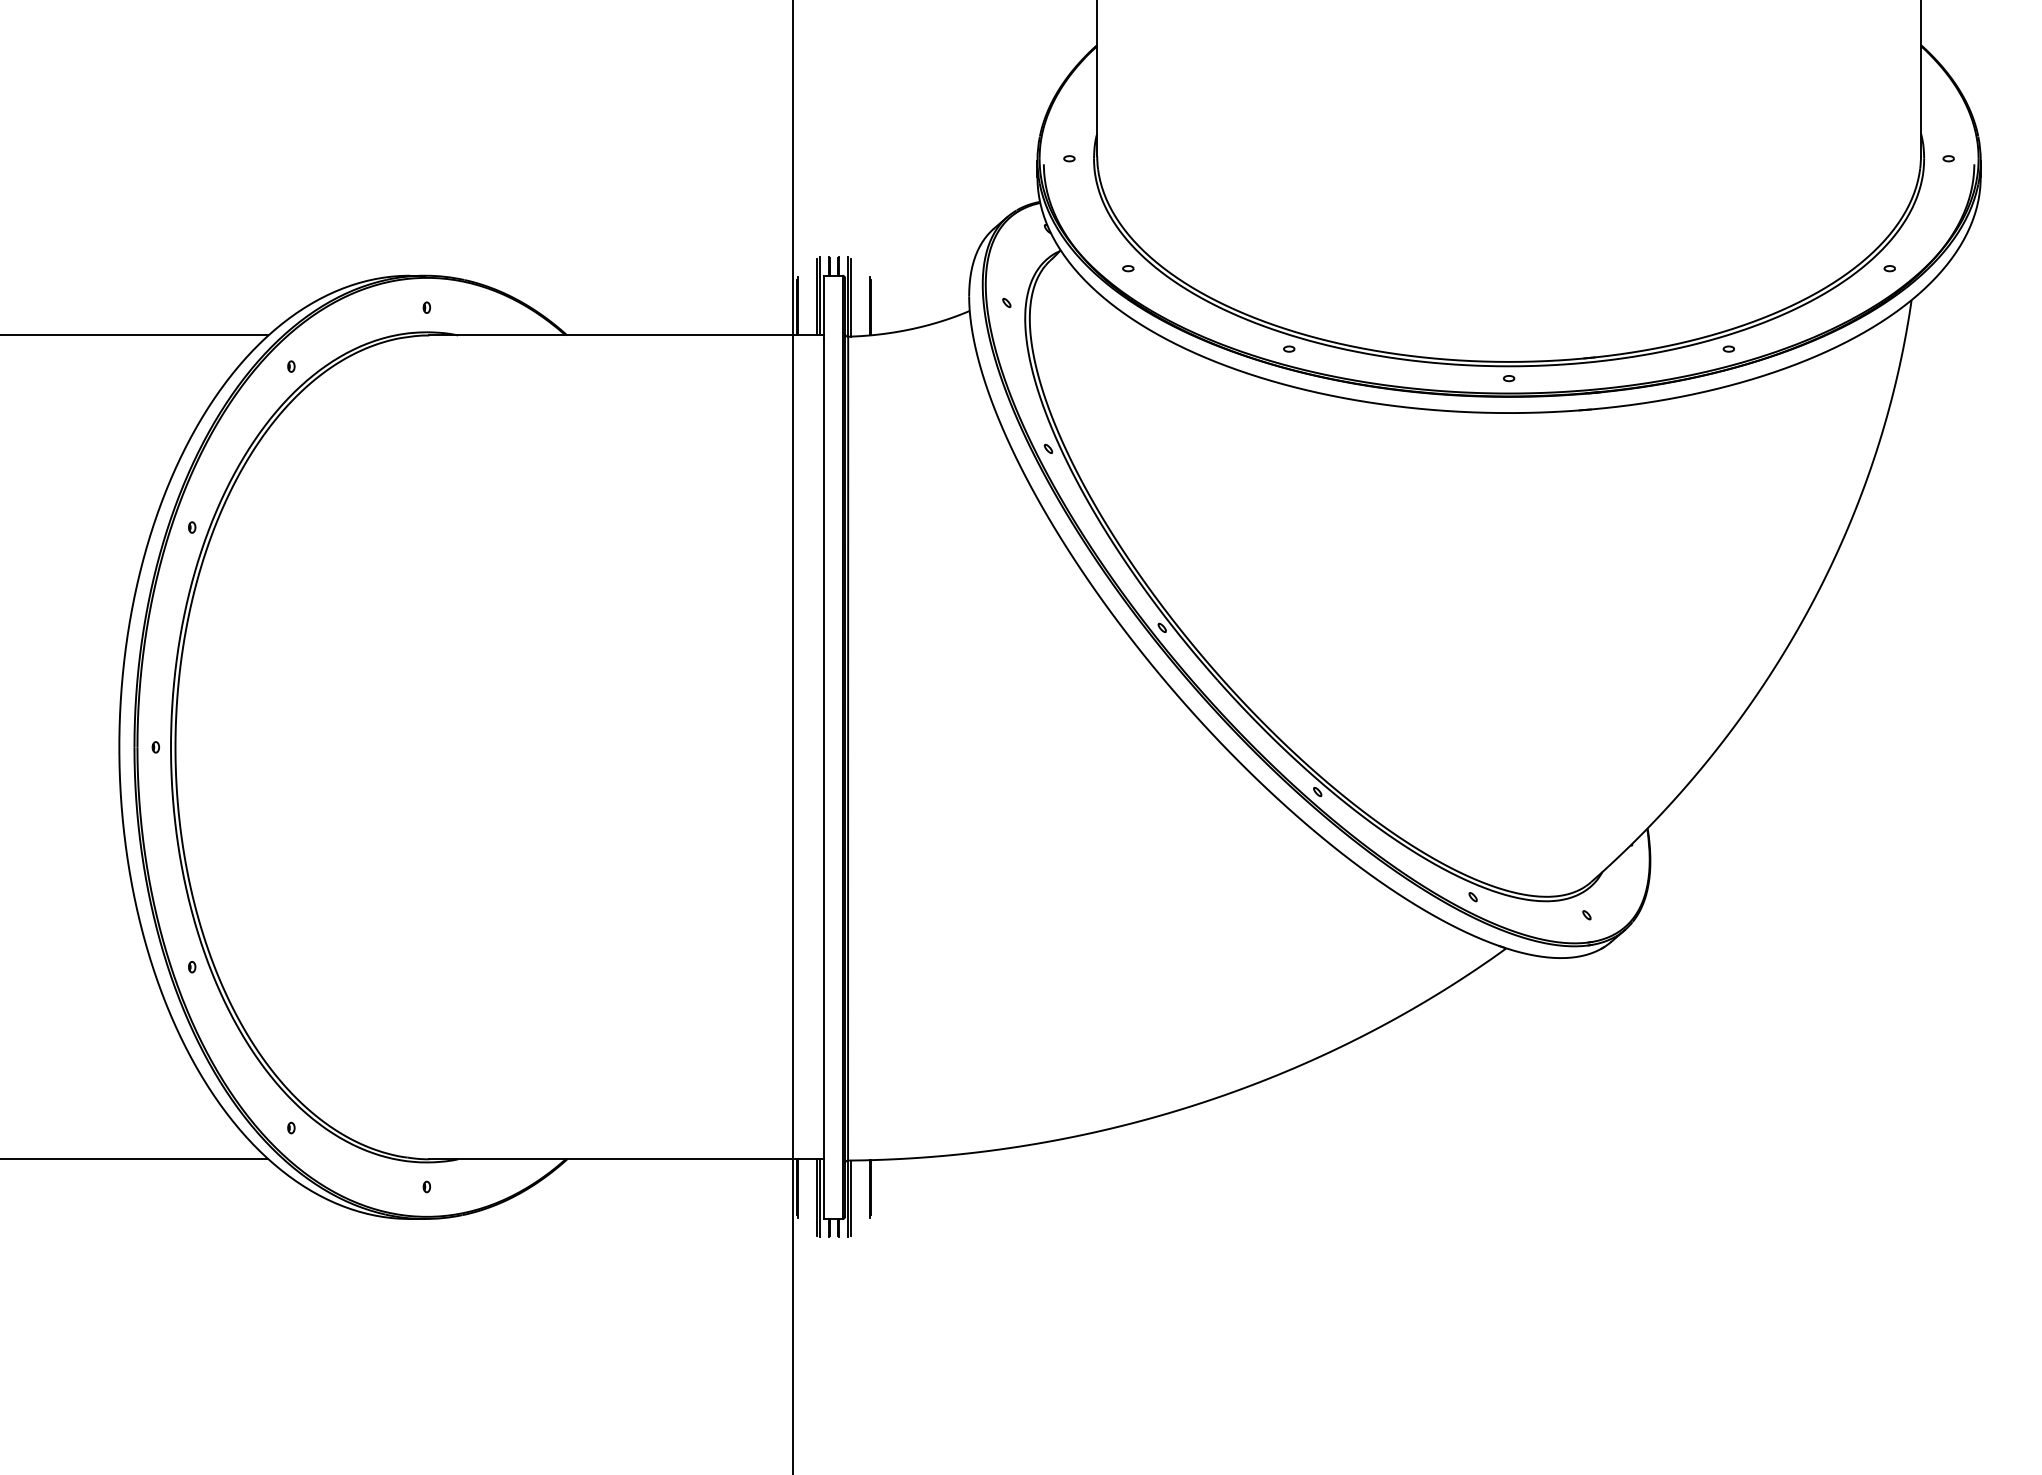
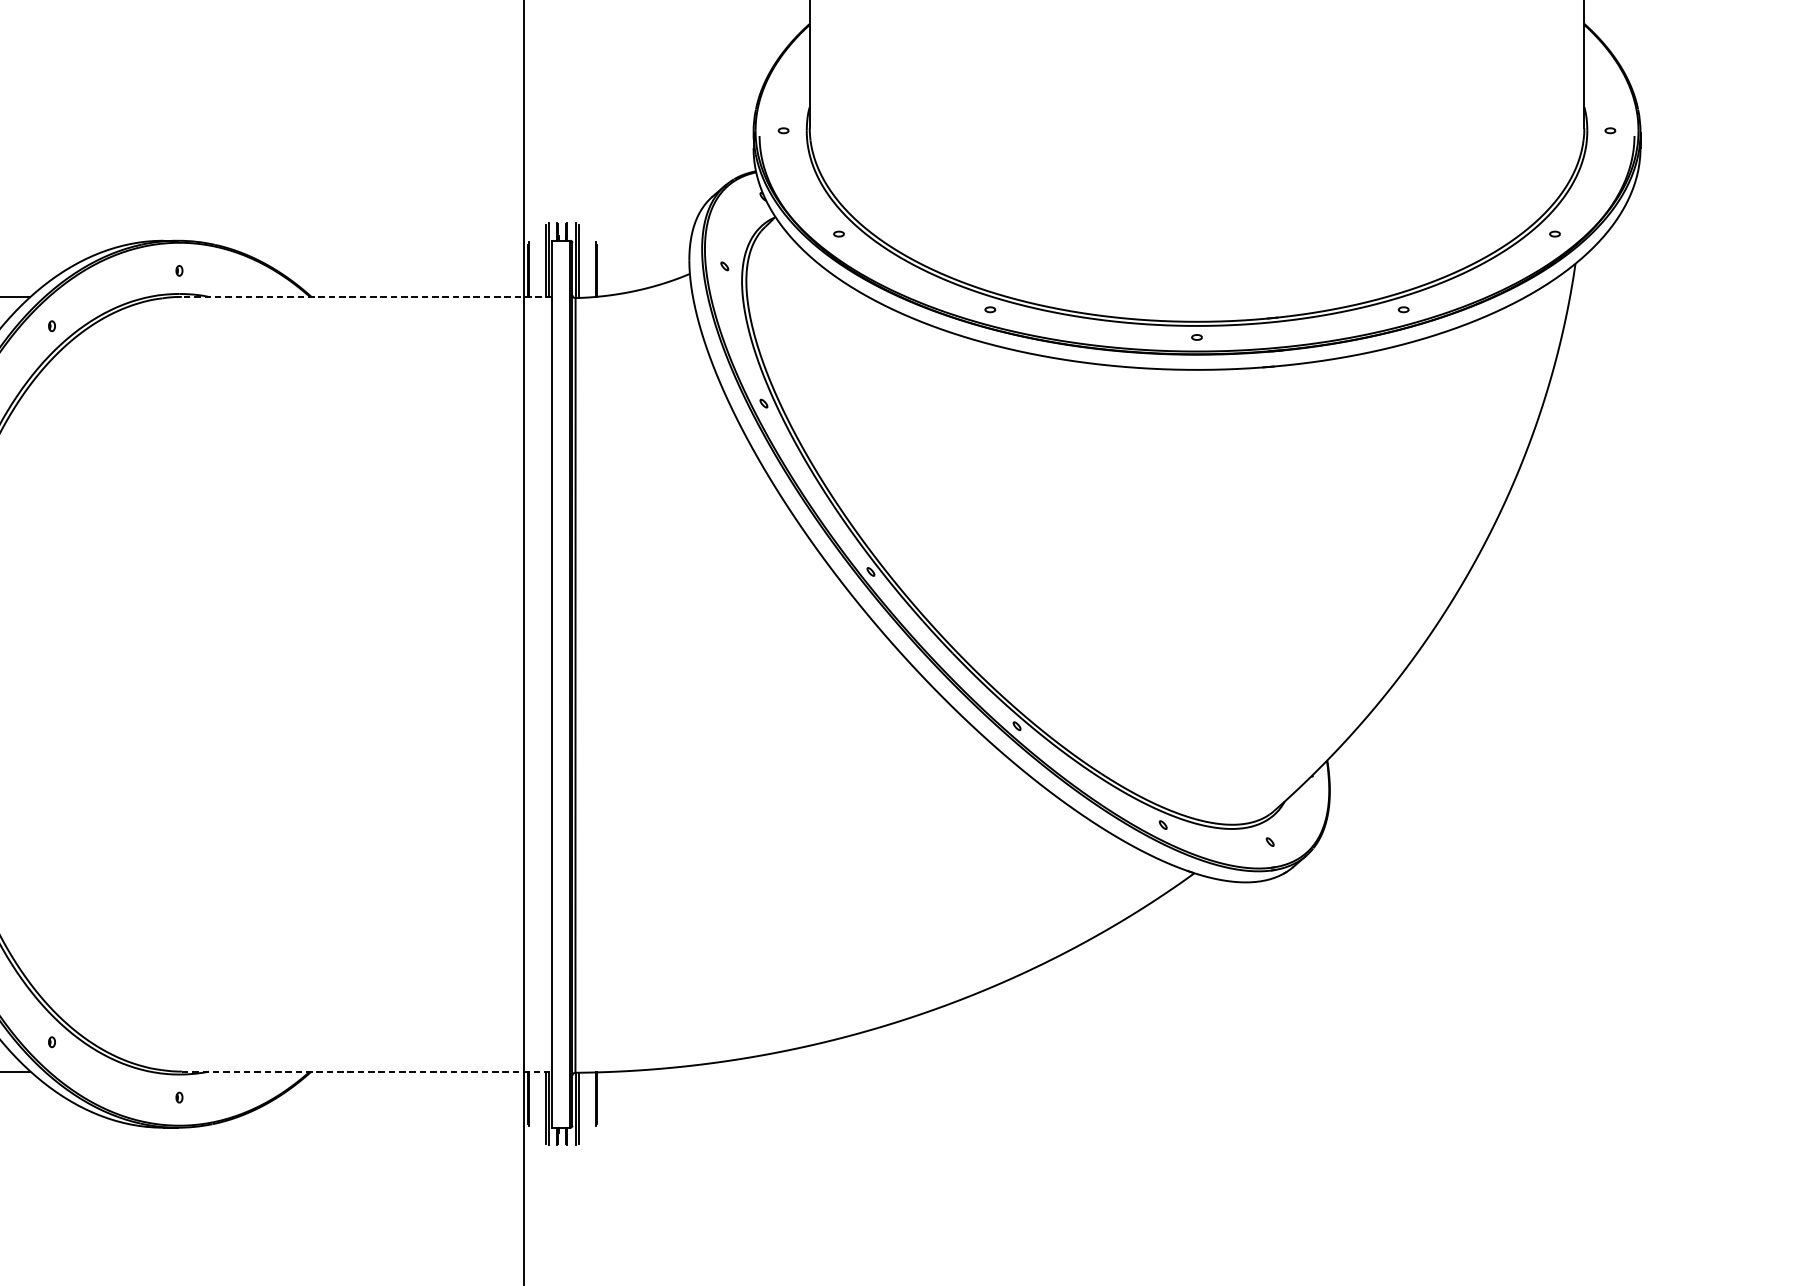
line: (625, 335) -> (366, 296), solid -> dashed
line: (626, 1159) -> (367, 1071), solid -> dashed

